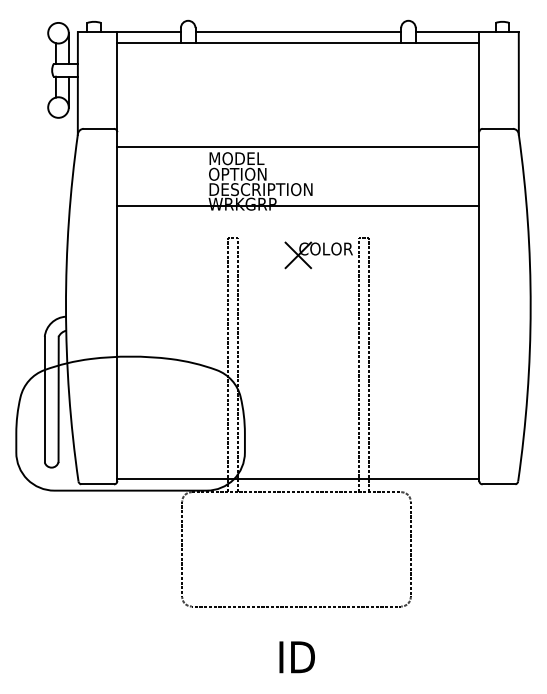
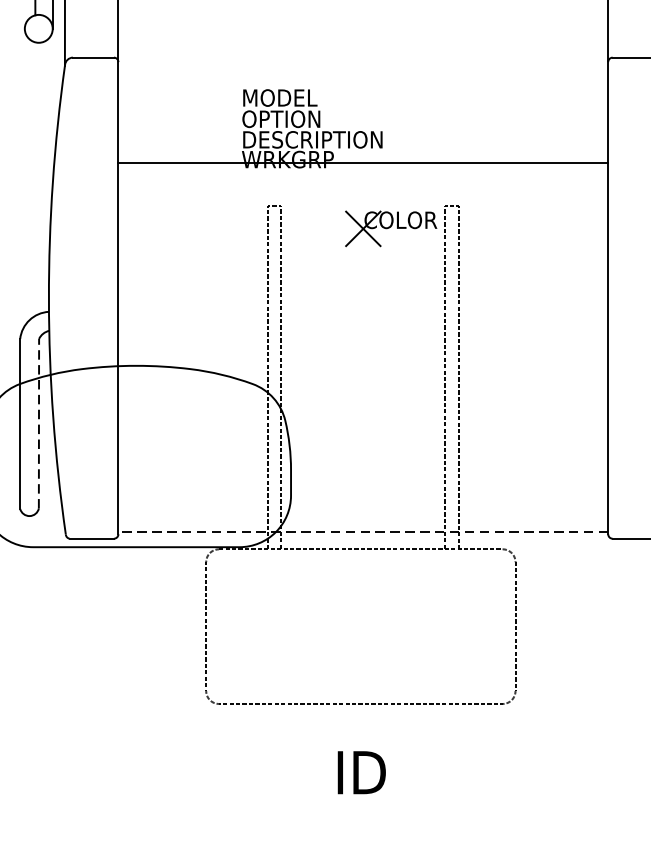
line: (298, 146) -> (363, 81), removed
line: (58, 399) -> (38, 423), solid -> dashed
line: (298, 479) -> (363, 532), solid -> dashed

